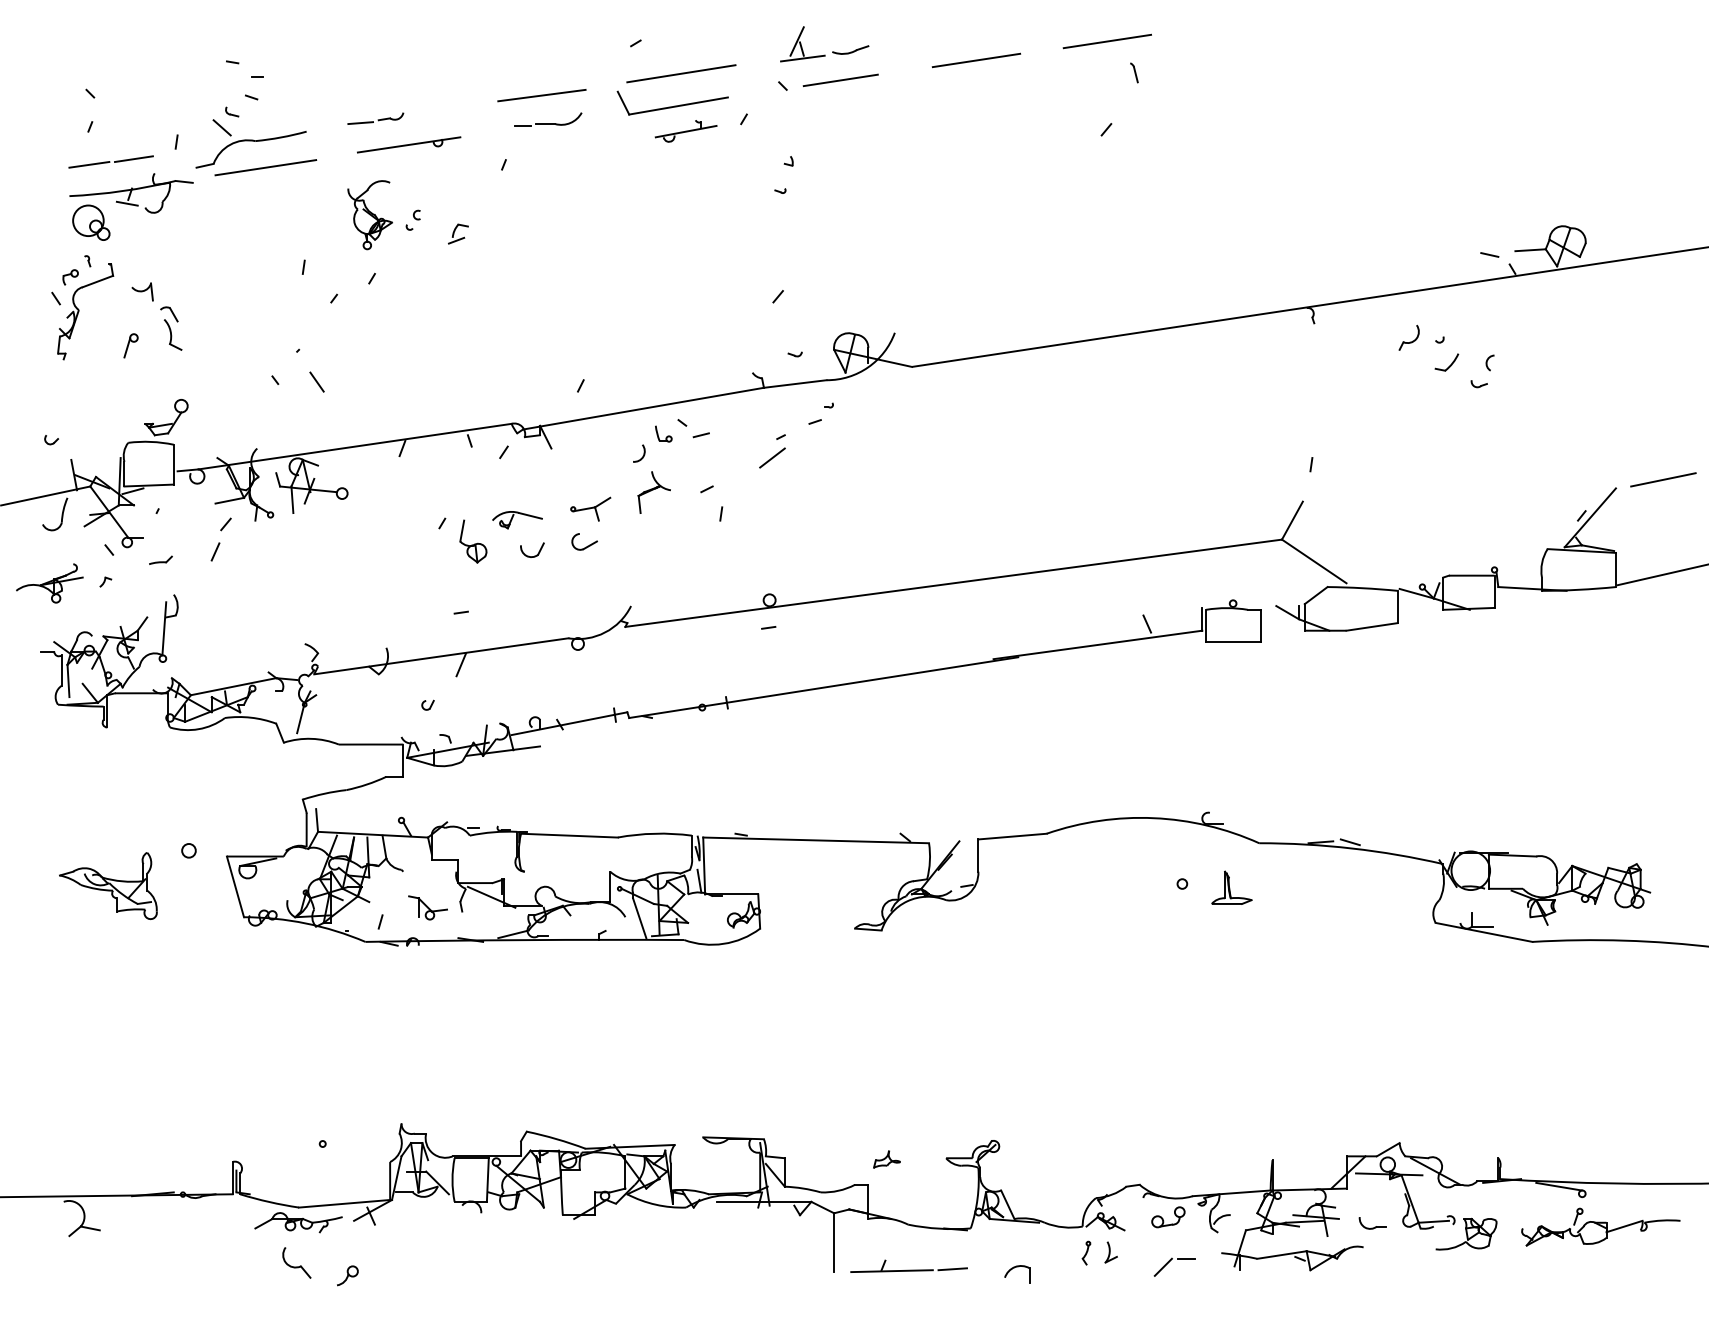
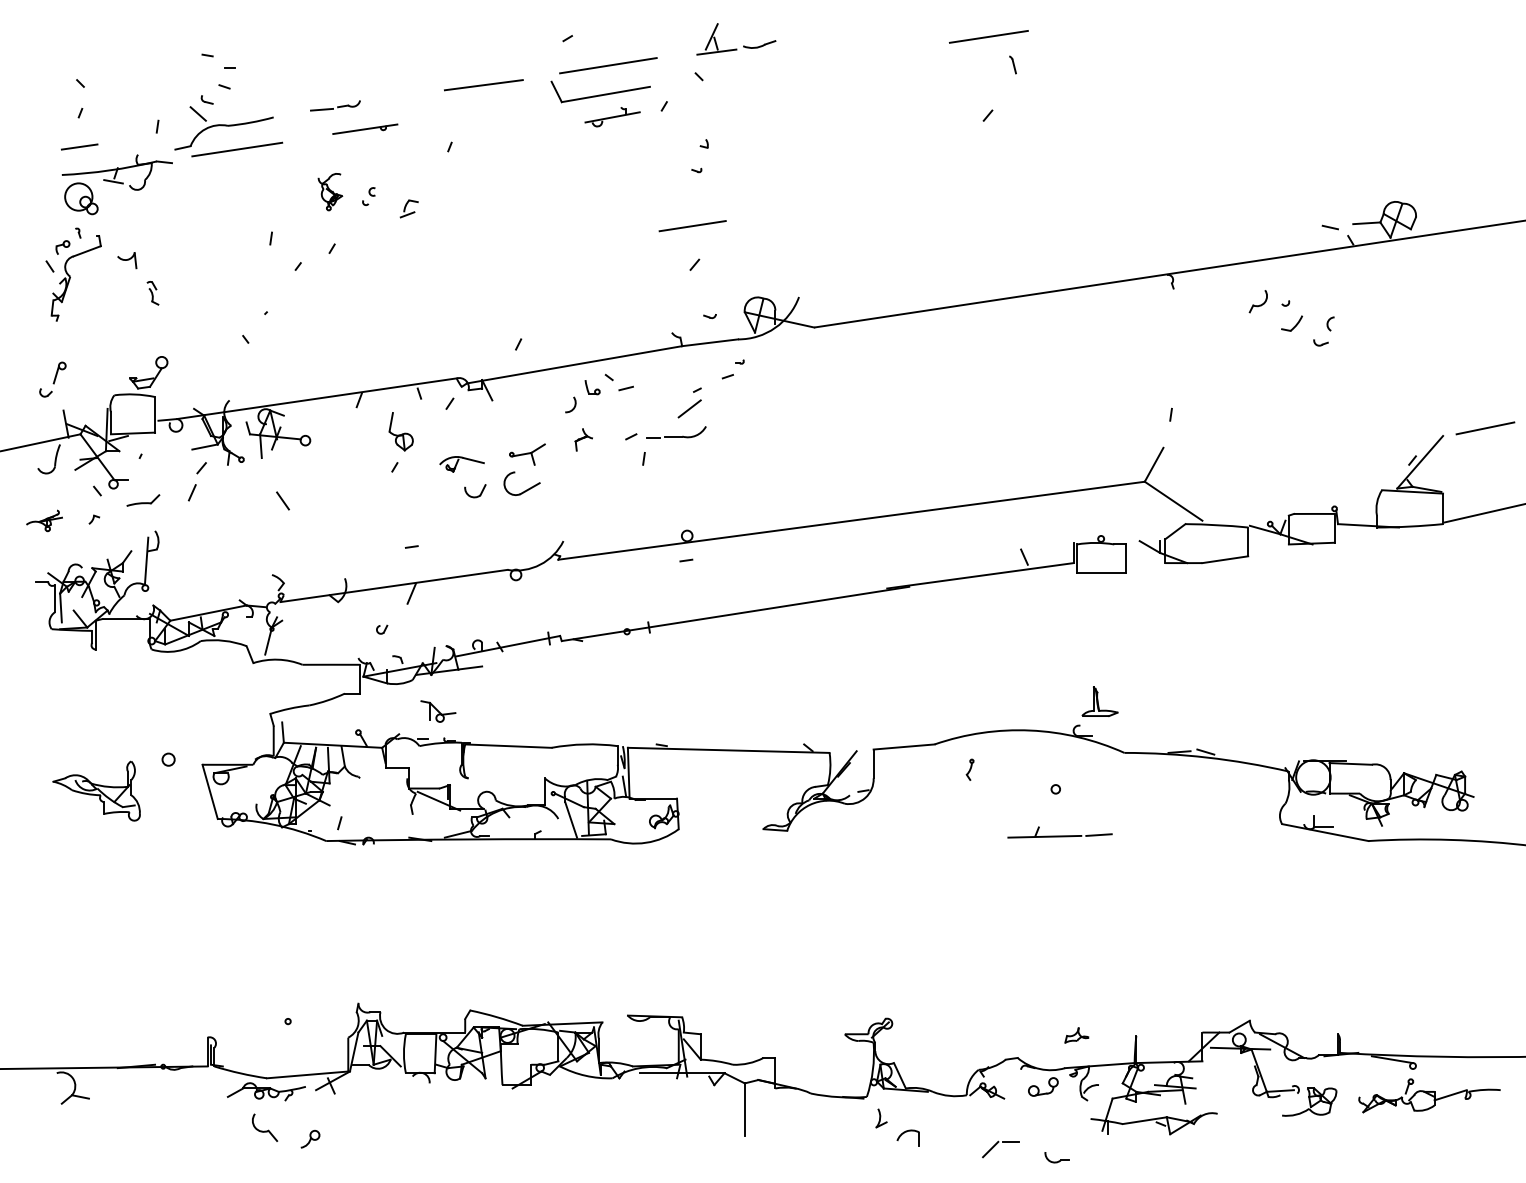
line: (976, 60) -> (871, 53), removed
line: (840, 79) -> (692, 225), moved
part: (548, 119) -> (676, 432), moved
part: (409, 144) -> (365, 128), size x0.7
line: (133, 159) -> (119, 142), removed
part: (369, 215) -> (329, 192), size x0.6
part: (171, 328) -> (153, 293), size x0.6
part: (130, 345) -> (59, 372), moved
line: (316, 381) -> (282, 500), moved
part: (653, 492) -> (583, 439), size x0.6
part: (473, 541) -> (401, 431), moved
part: (584, 541) -> (521, 483), size x1.6
part: (160, 559) -> (143, 499), size x1.6
part: (49, 583) -> (44, 520), size x0.6
part: (1231, 887) -> (1099, 701), moved
part: (427, 907) -> (437, 711), moved
part: (886, 1159) -> (1076, 1035), moved
part: (1372, 1223) -> (1056, 1157), moved
part: (1086, 1252) -> (970, 769), moved
part: (1110, 1252) -> (880, 1118), moved
part: (1170, 1261) -> (996, 1144), moved
part: (908, 1265) -> (1059, 831), moved

